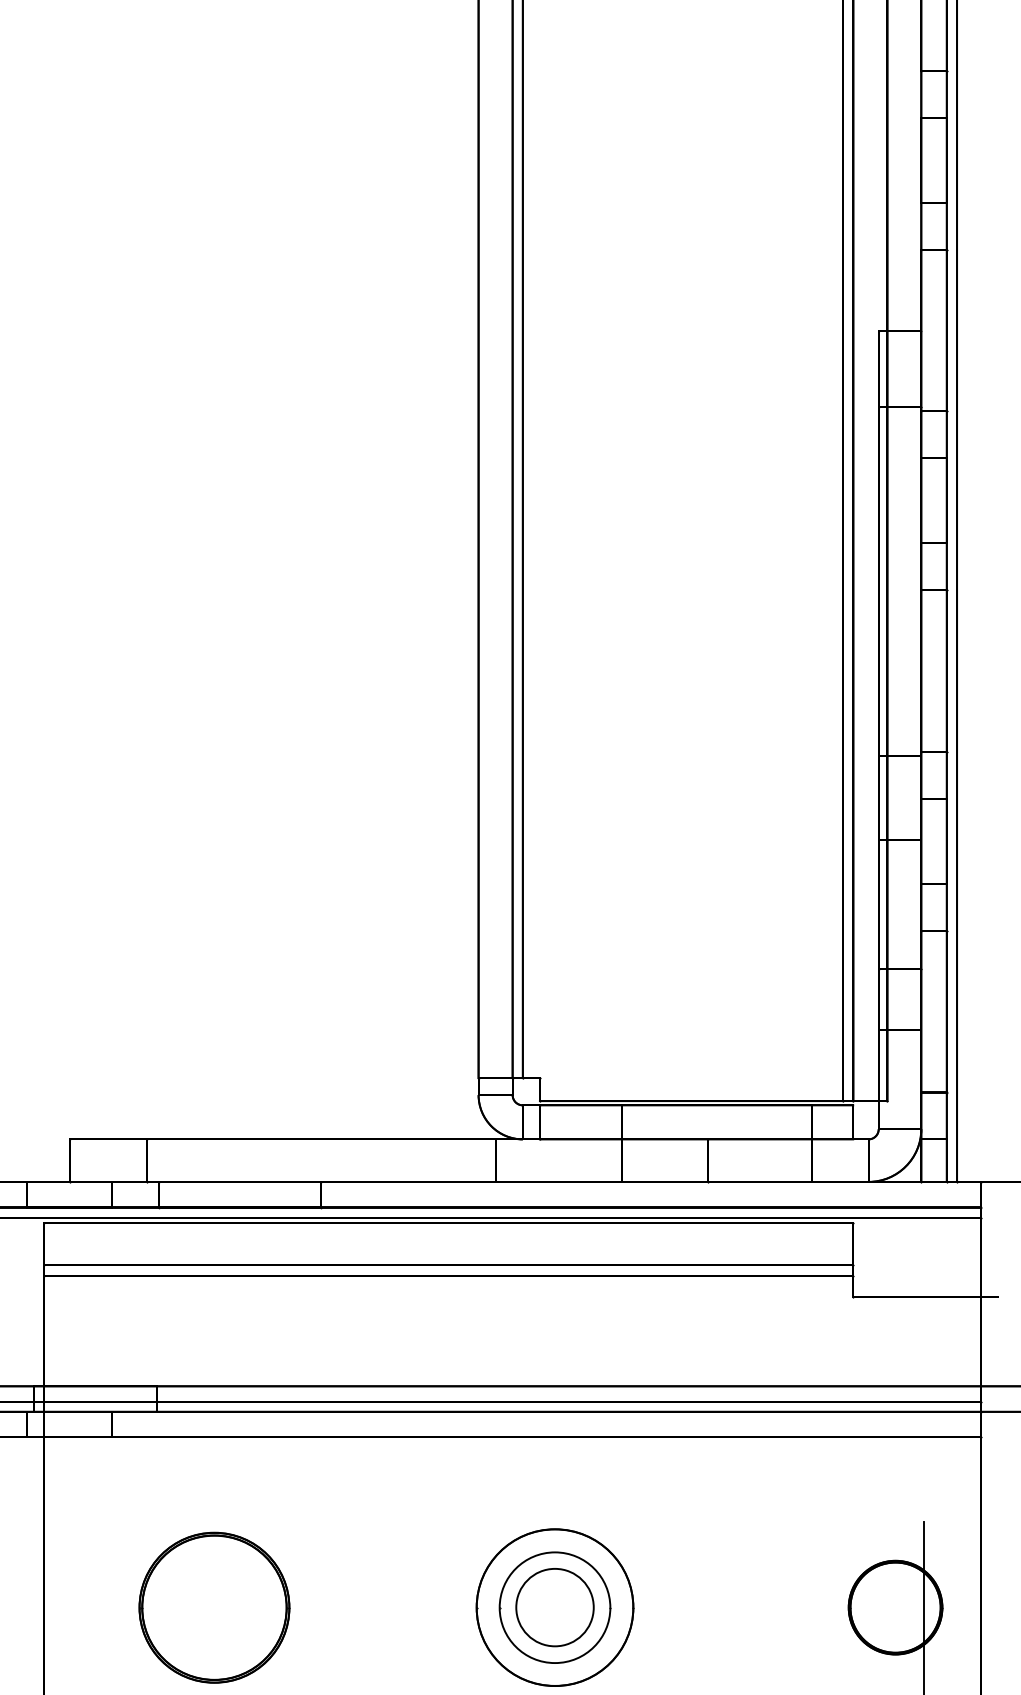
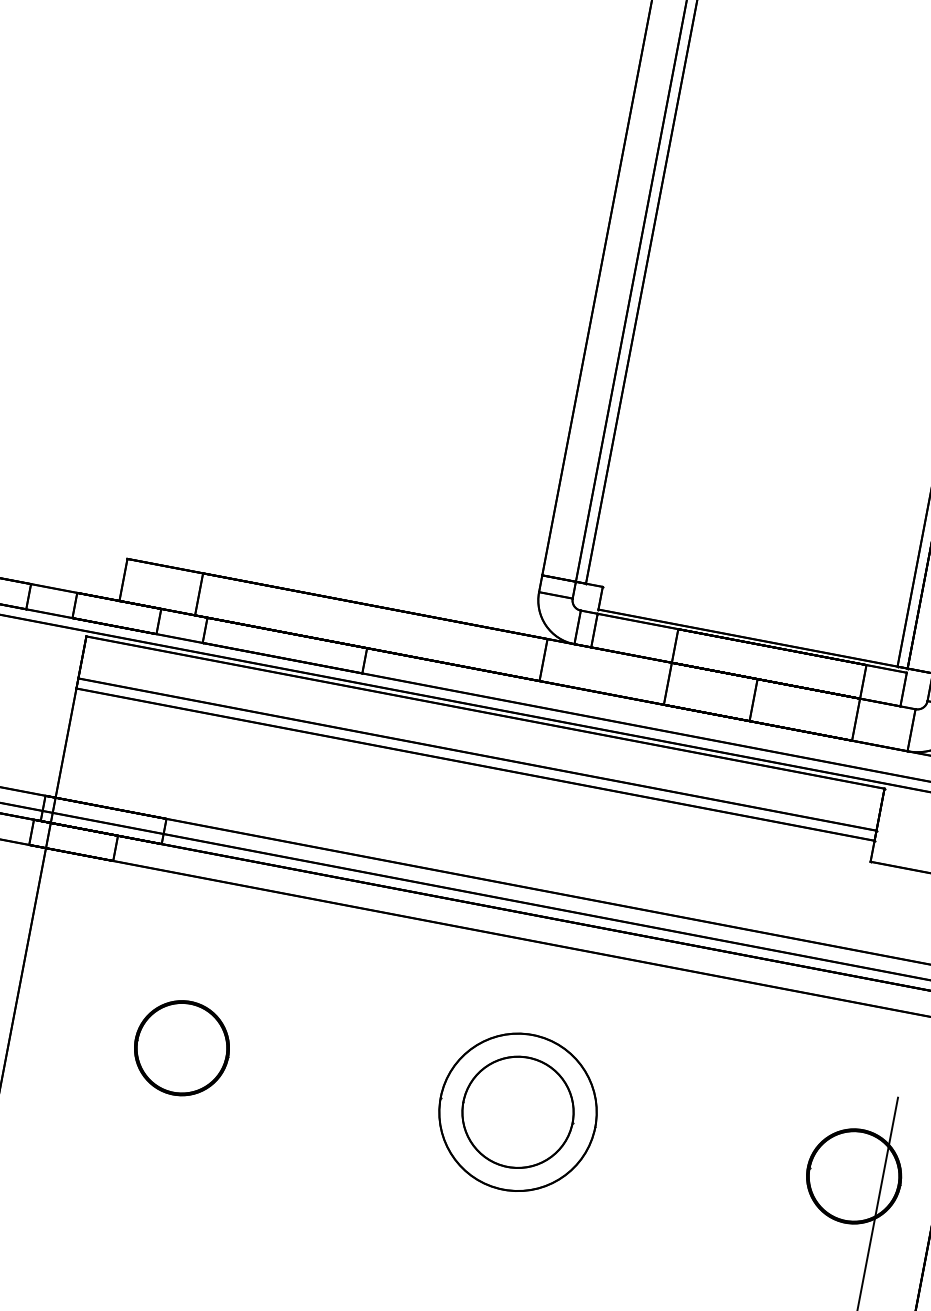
part: (214, 1607) -> (182, 1048), size x0.62
circle: (554, 1607) -> (517, 1112), size x1.43

